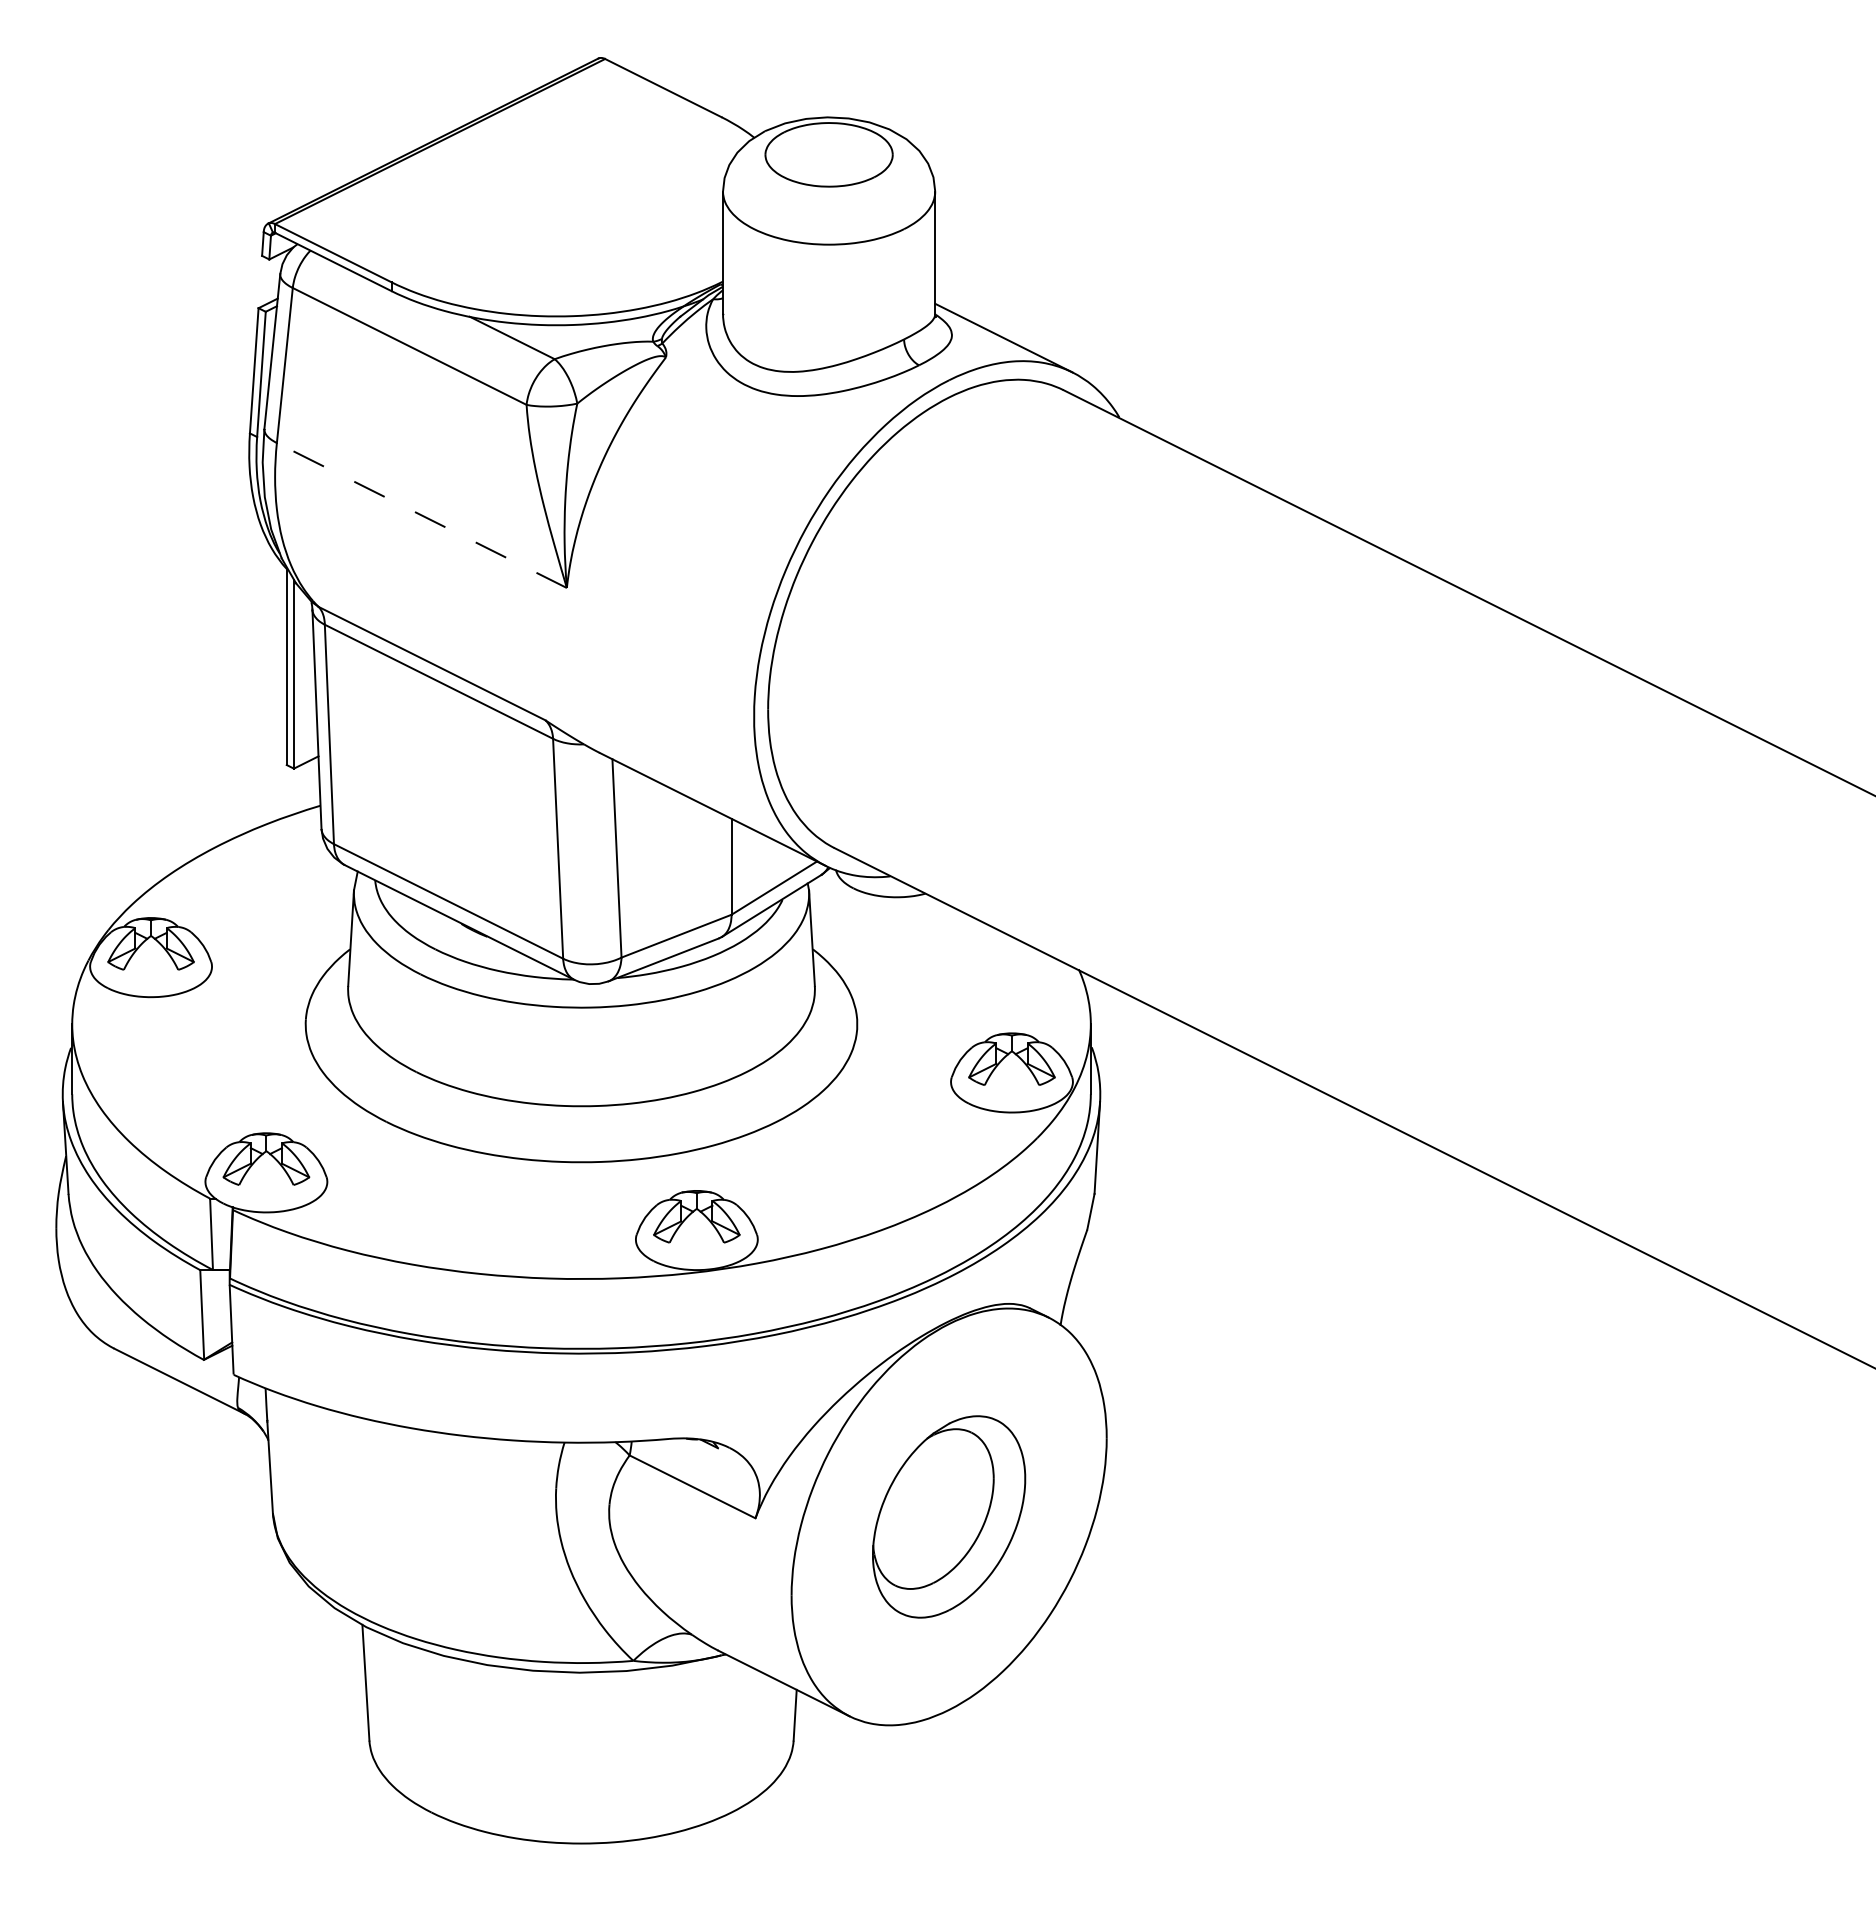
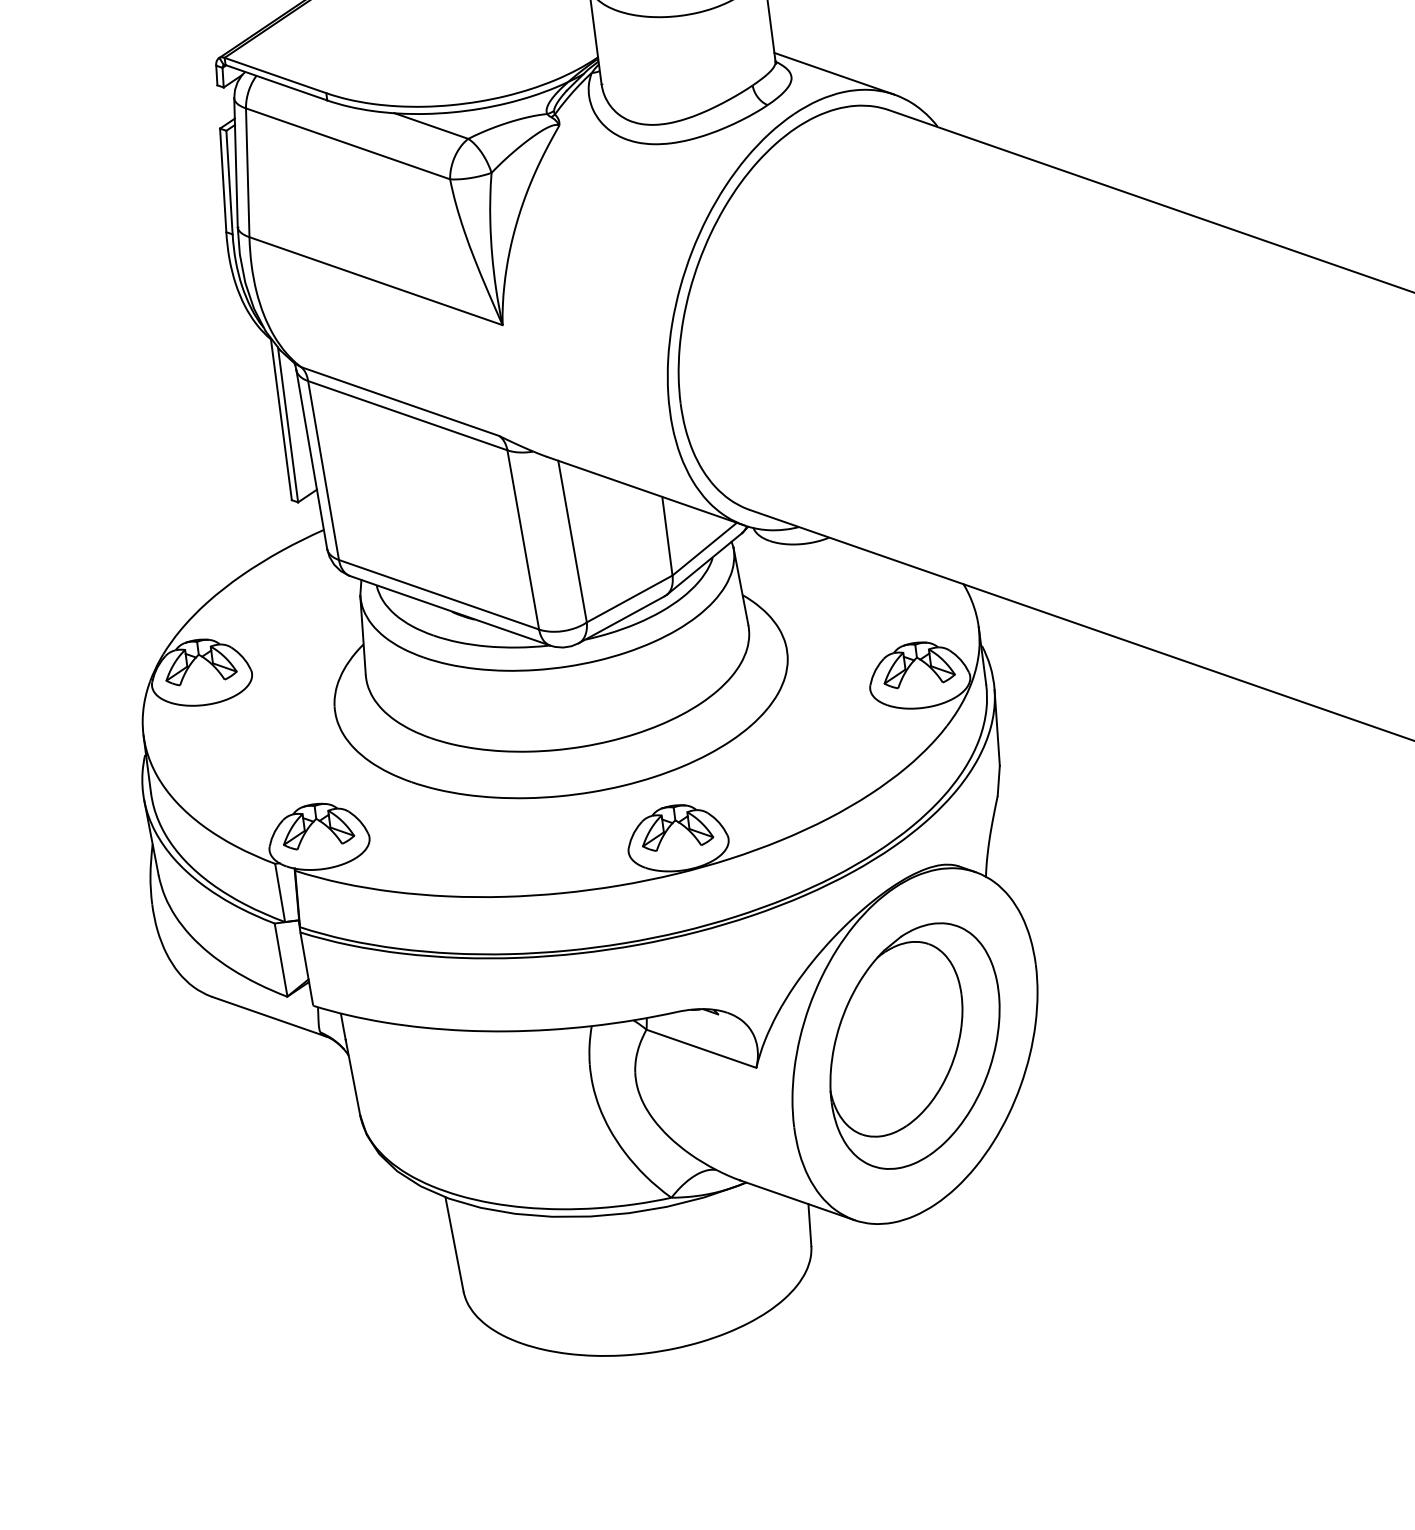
line: (421, 515) -> (375, 281), dashed -> solid
part: (948, 1516) -> (914, 1045), size x1.43

